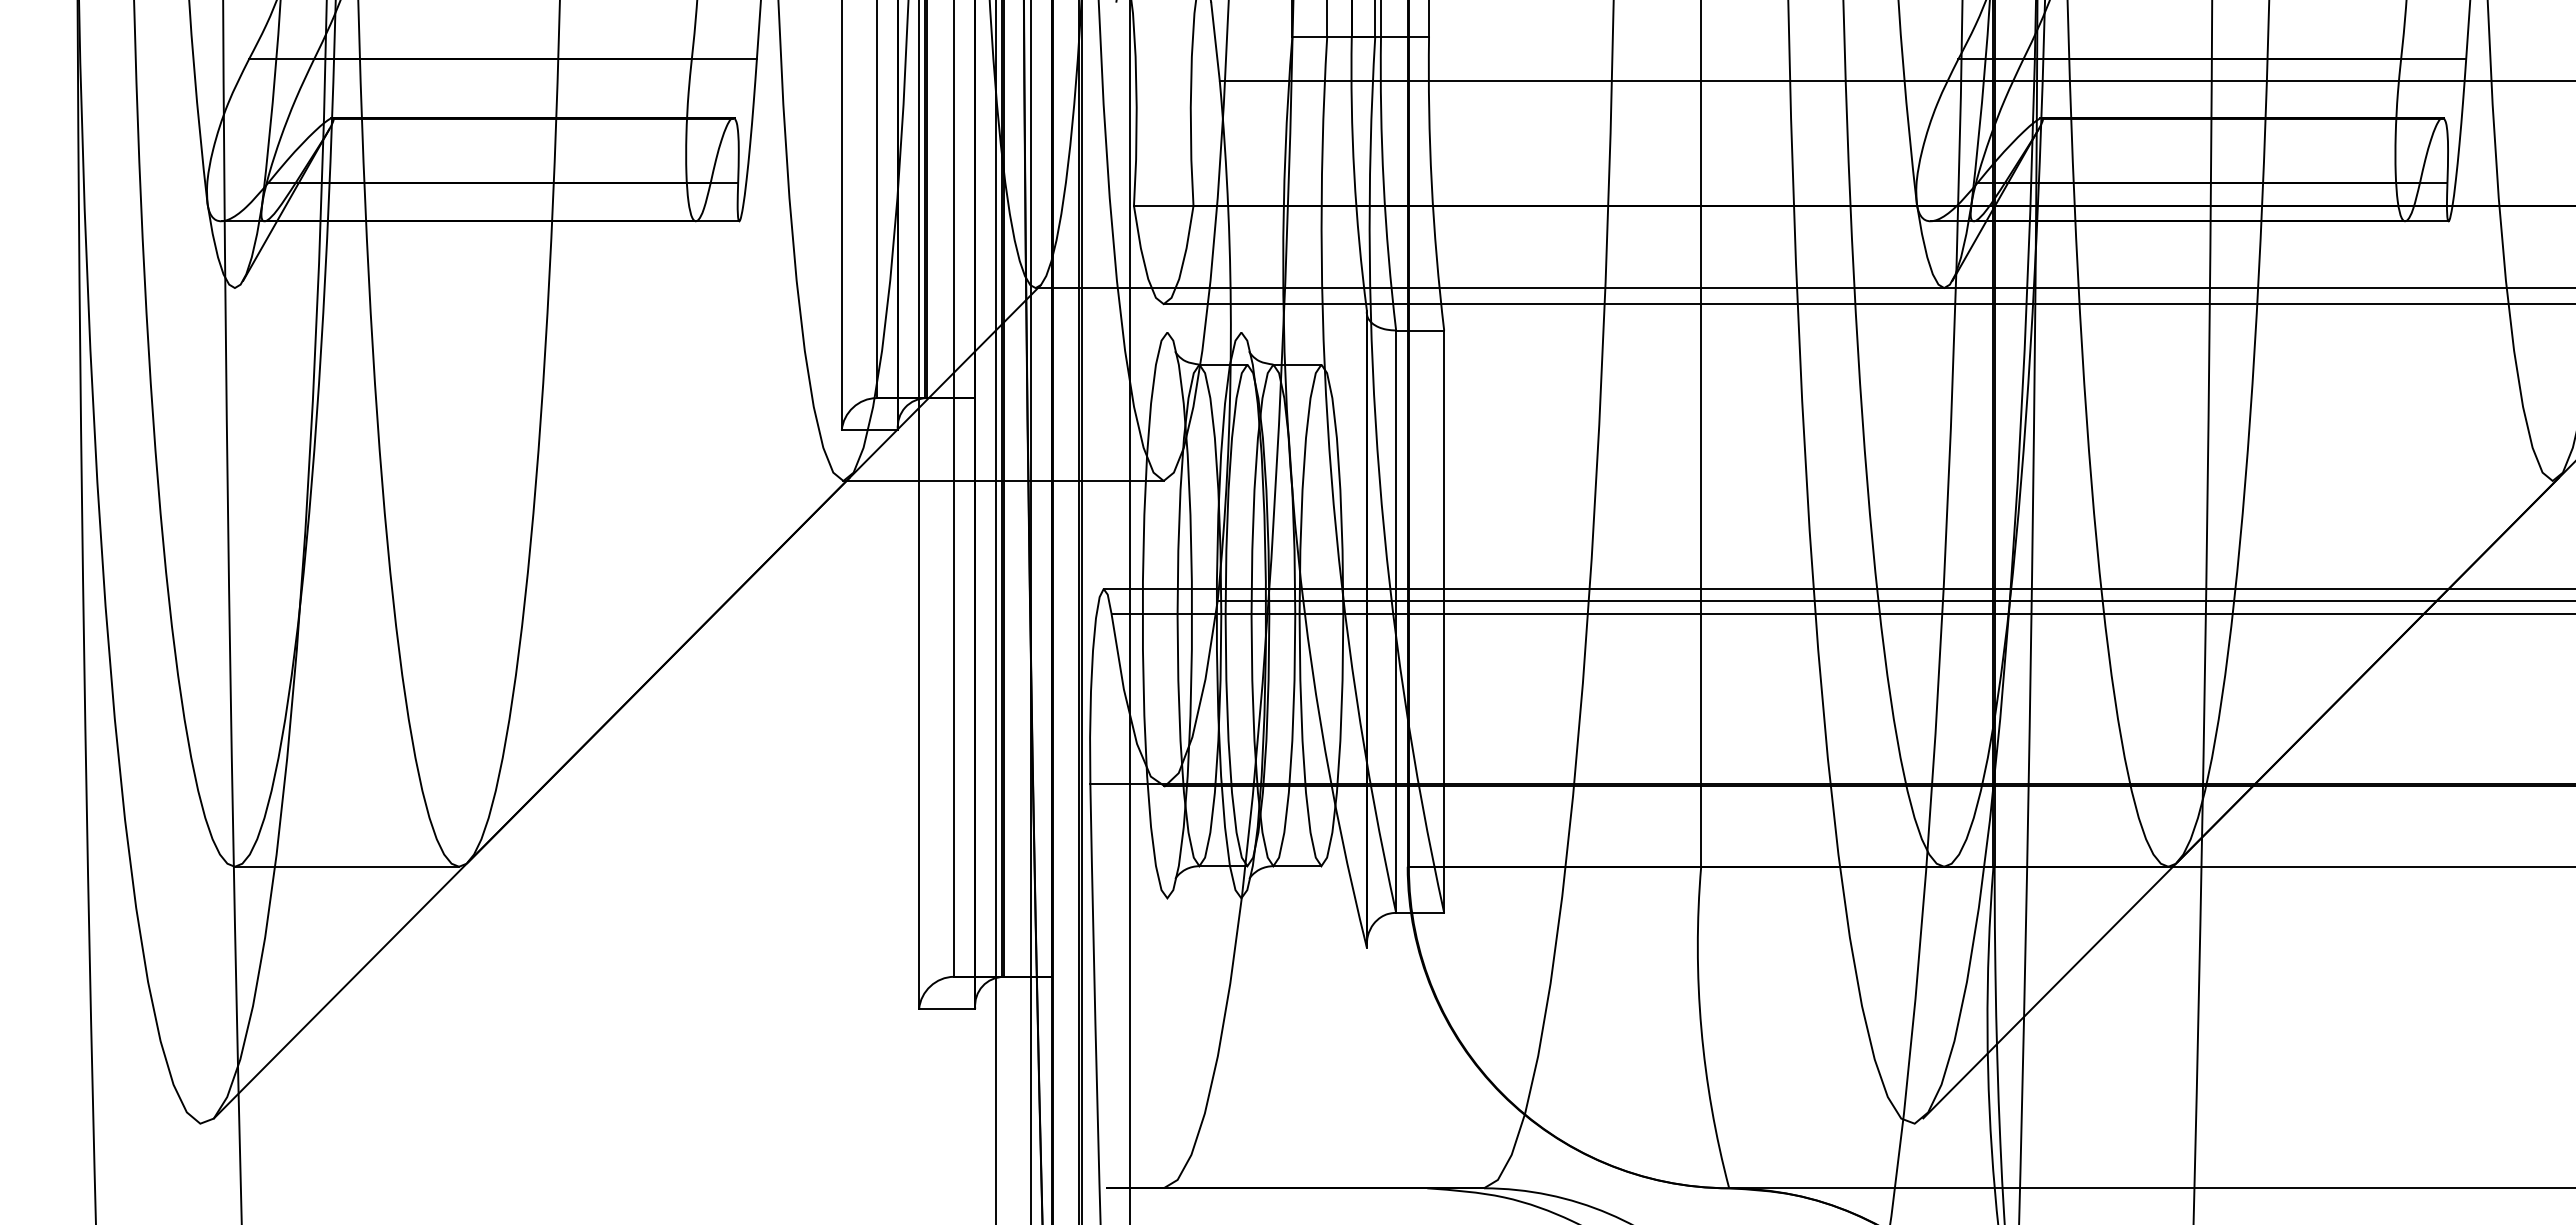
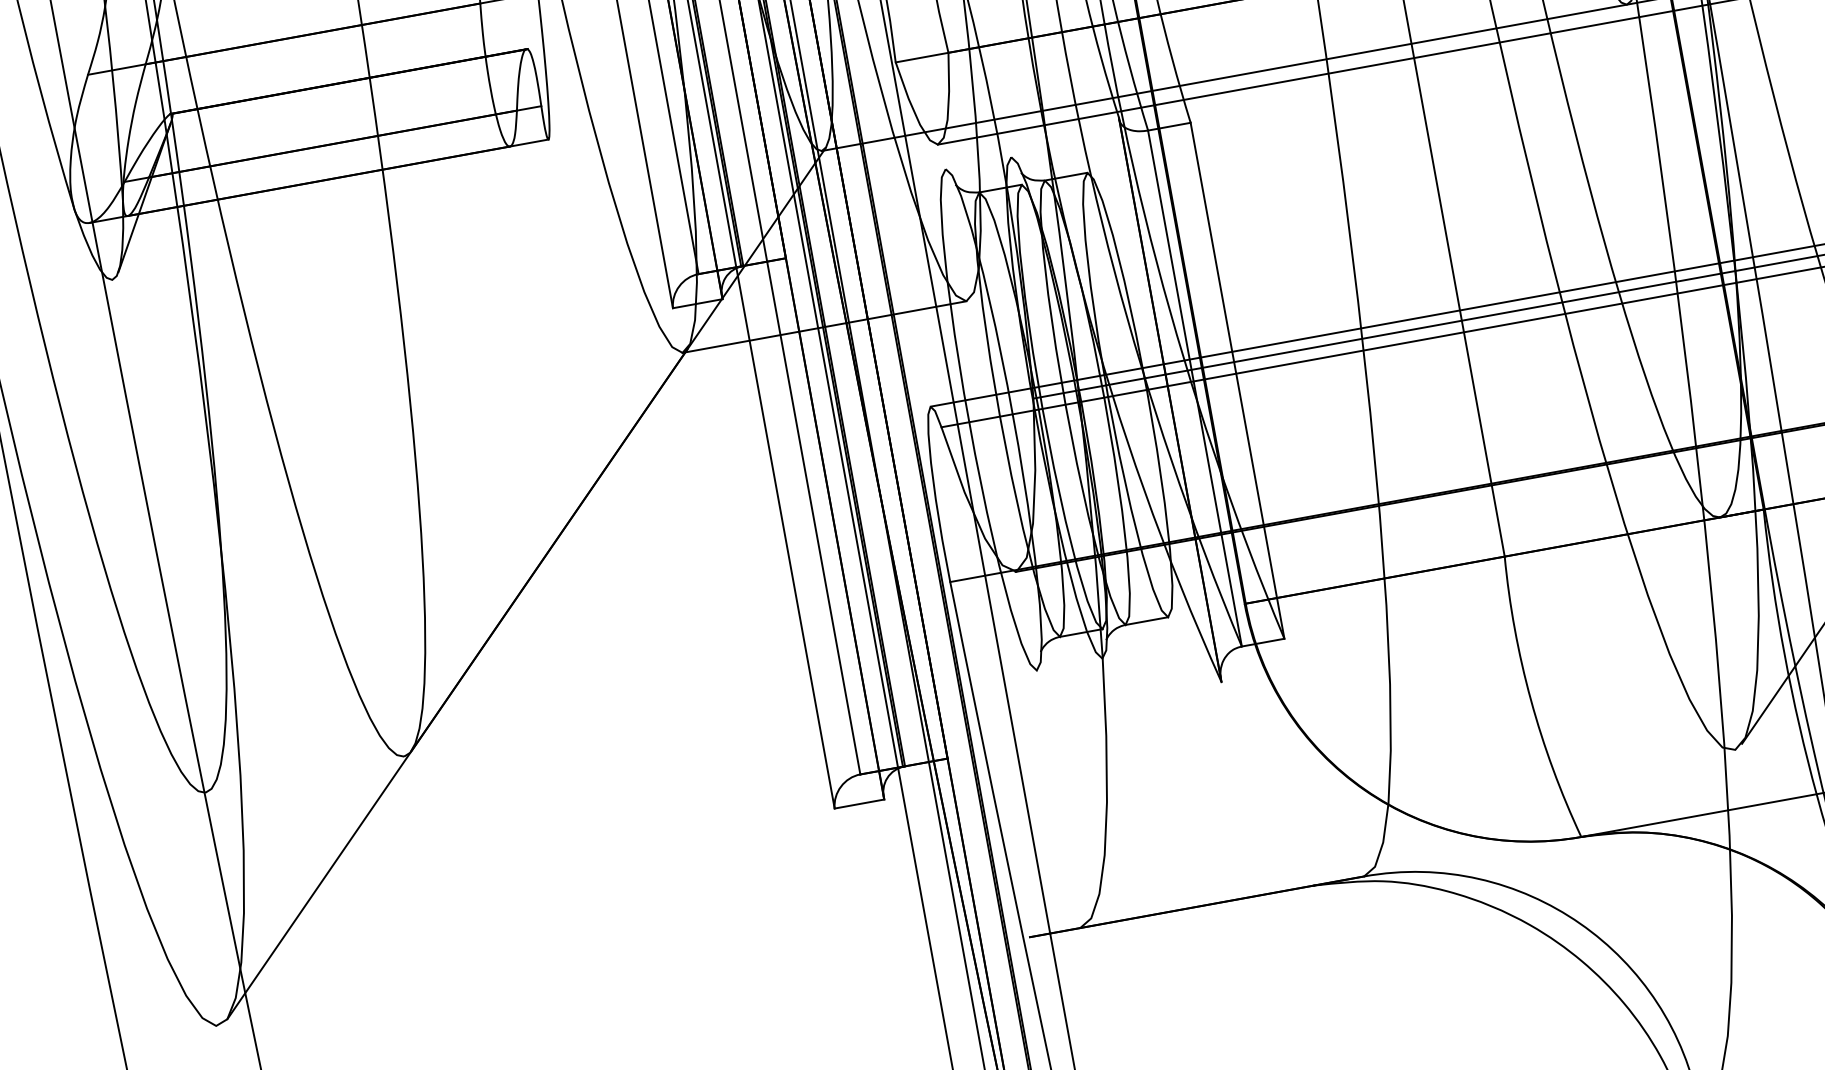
line: (346, 866) -> (304, 774), removed

